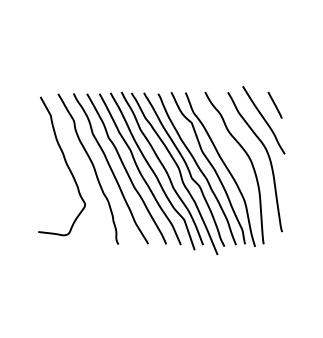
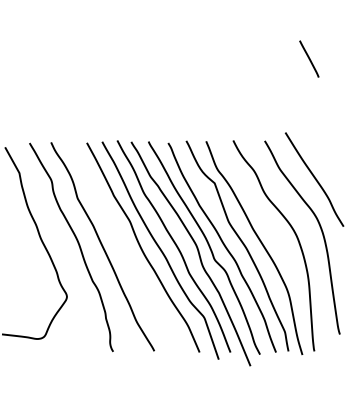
line: (274, 104) -> (308, 58), moved
curve: (126, 168) -> (124, 246), removed

